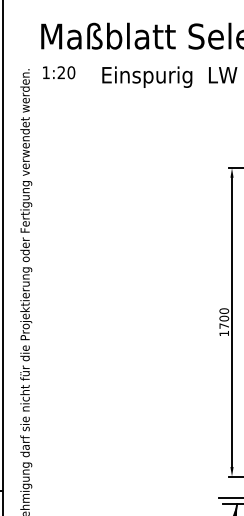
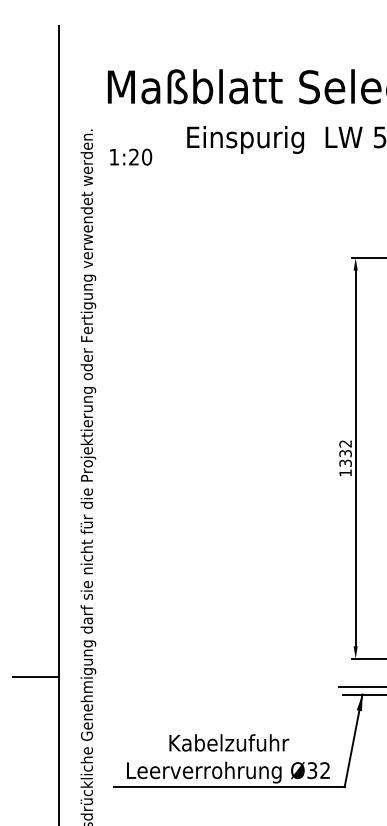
text: (59, 72) -> (131, 156), moved
text: (224, 318) -> (345, 453), 1700 -> 1332

